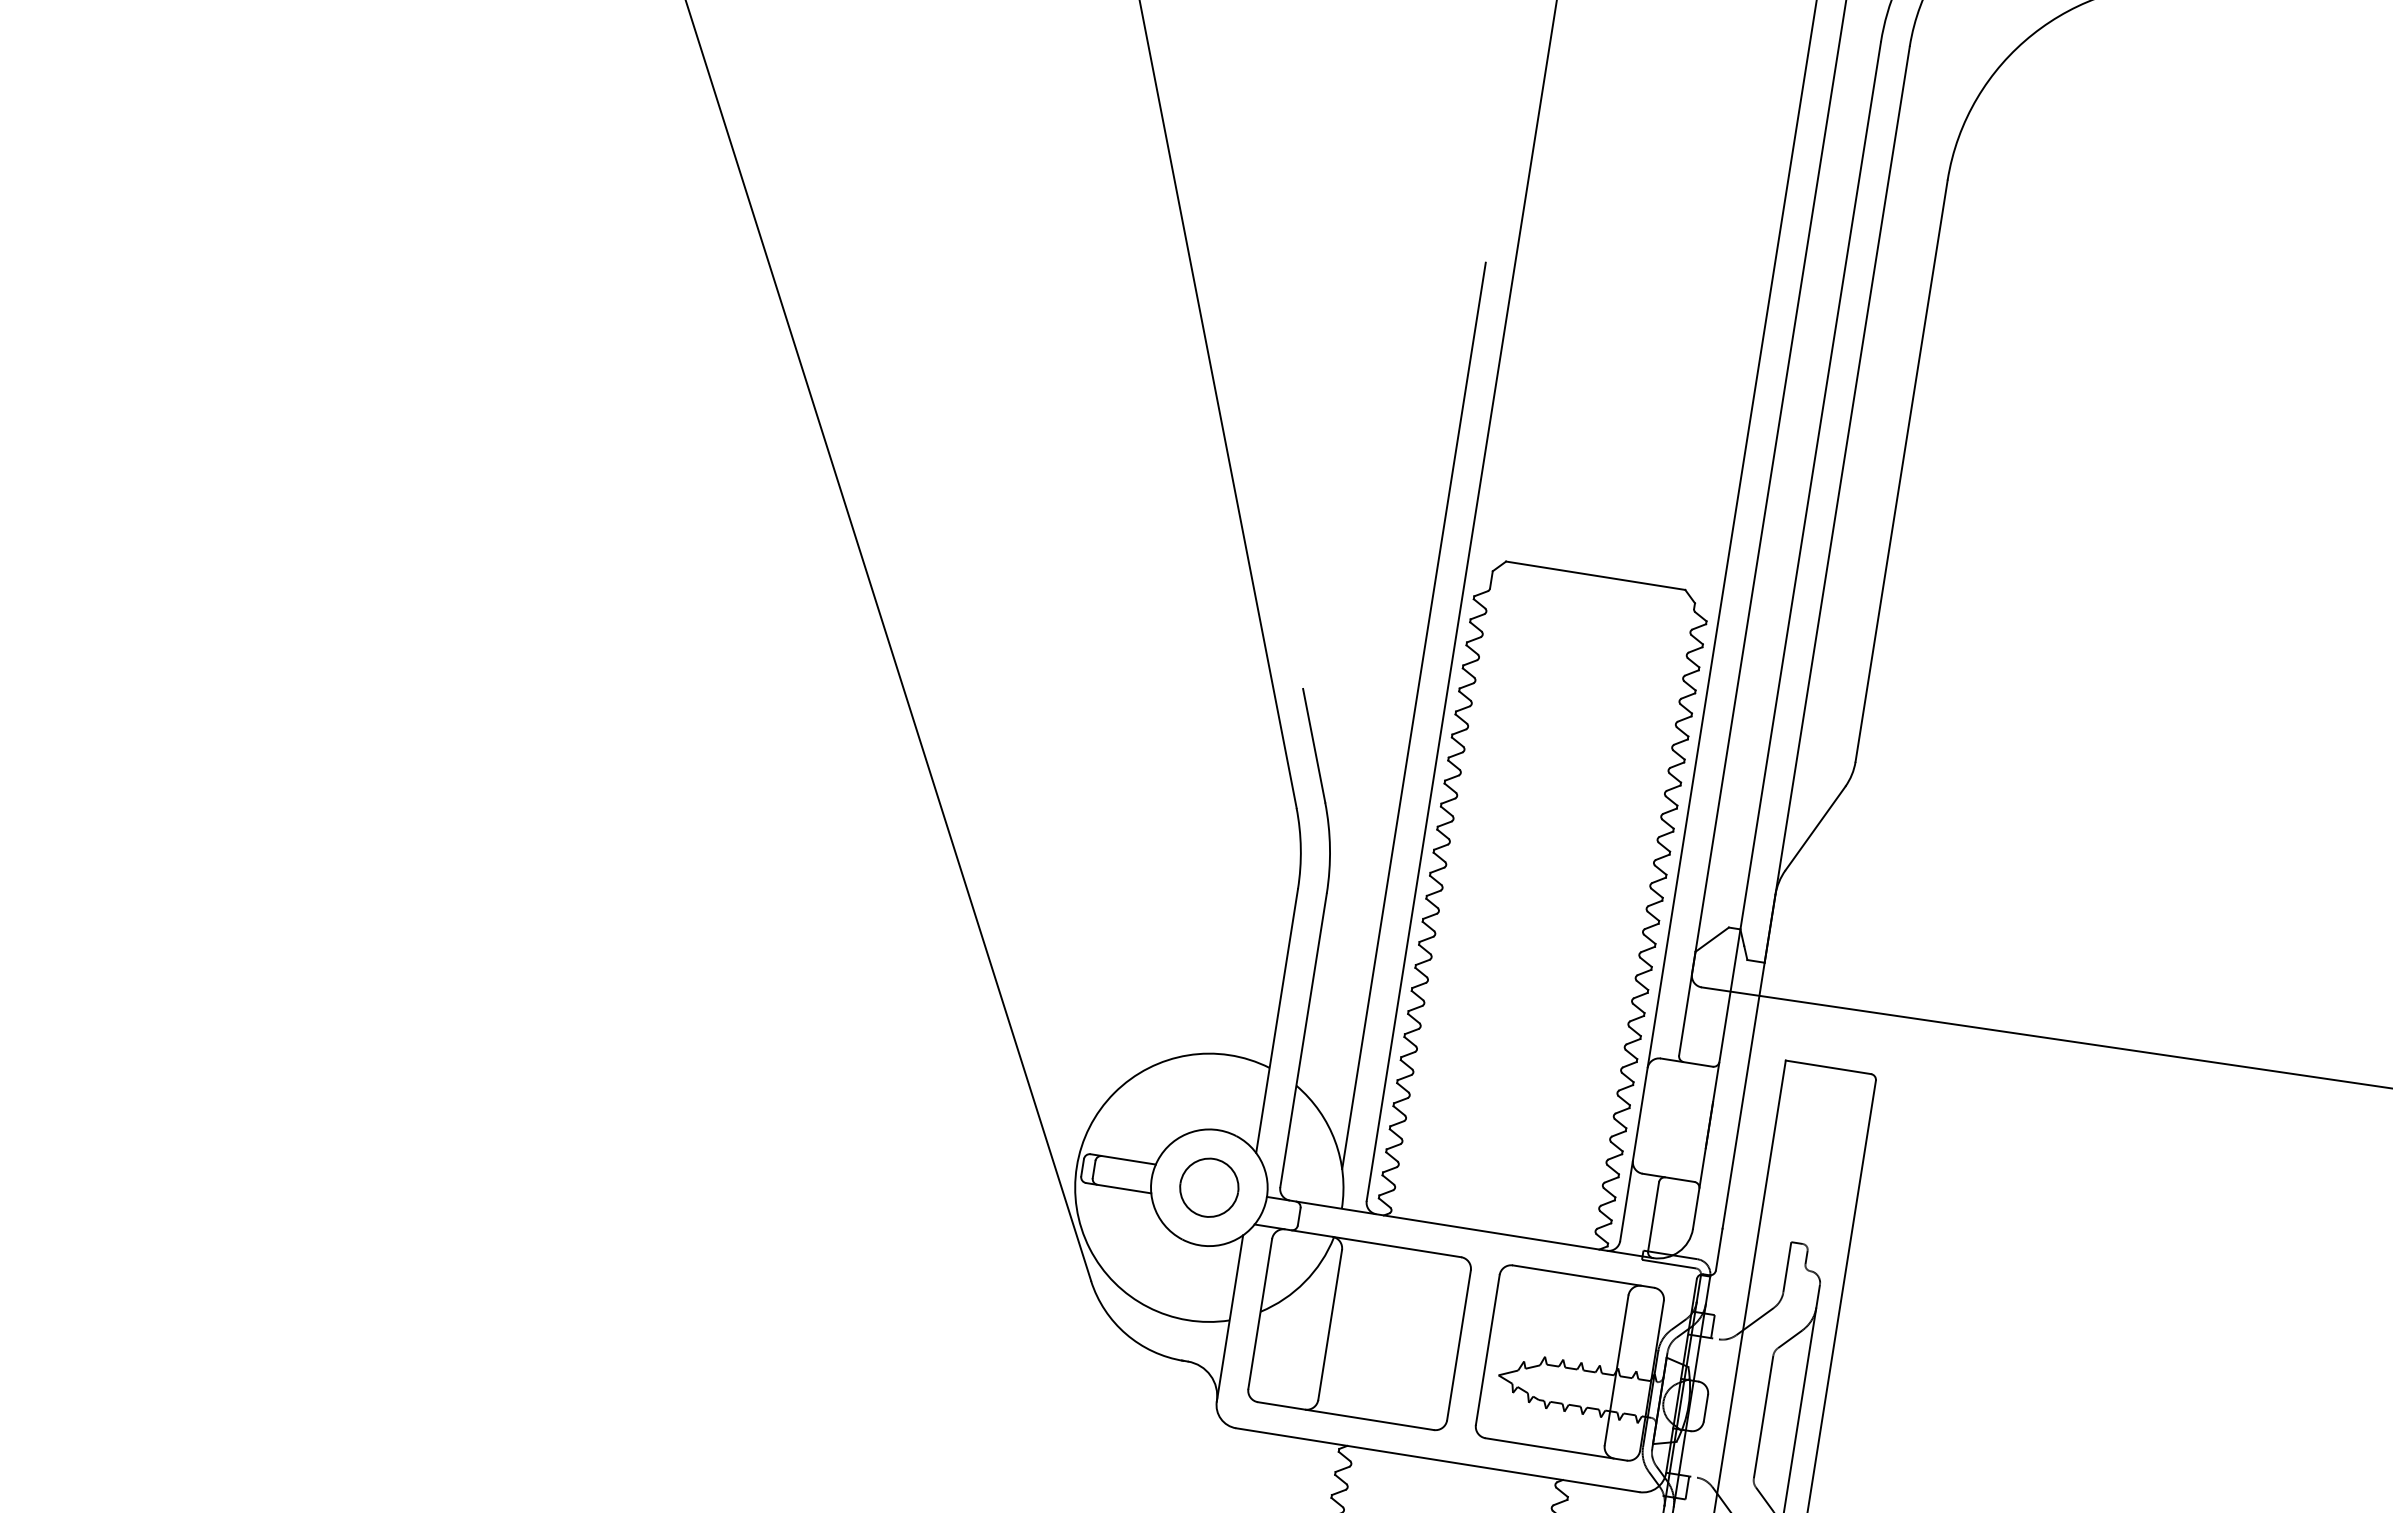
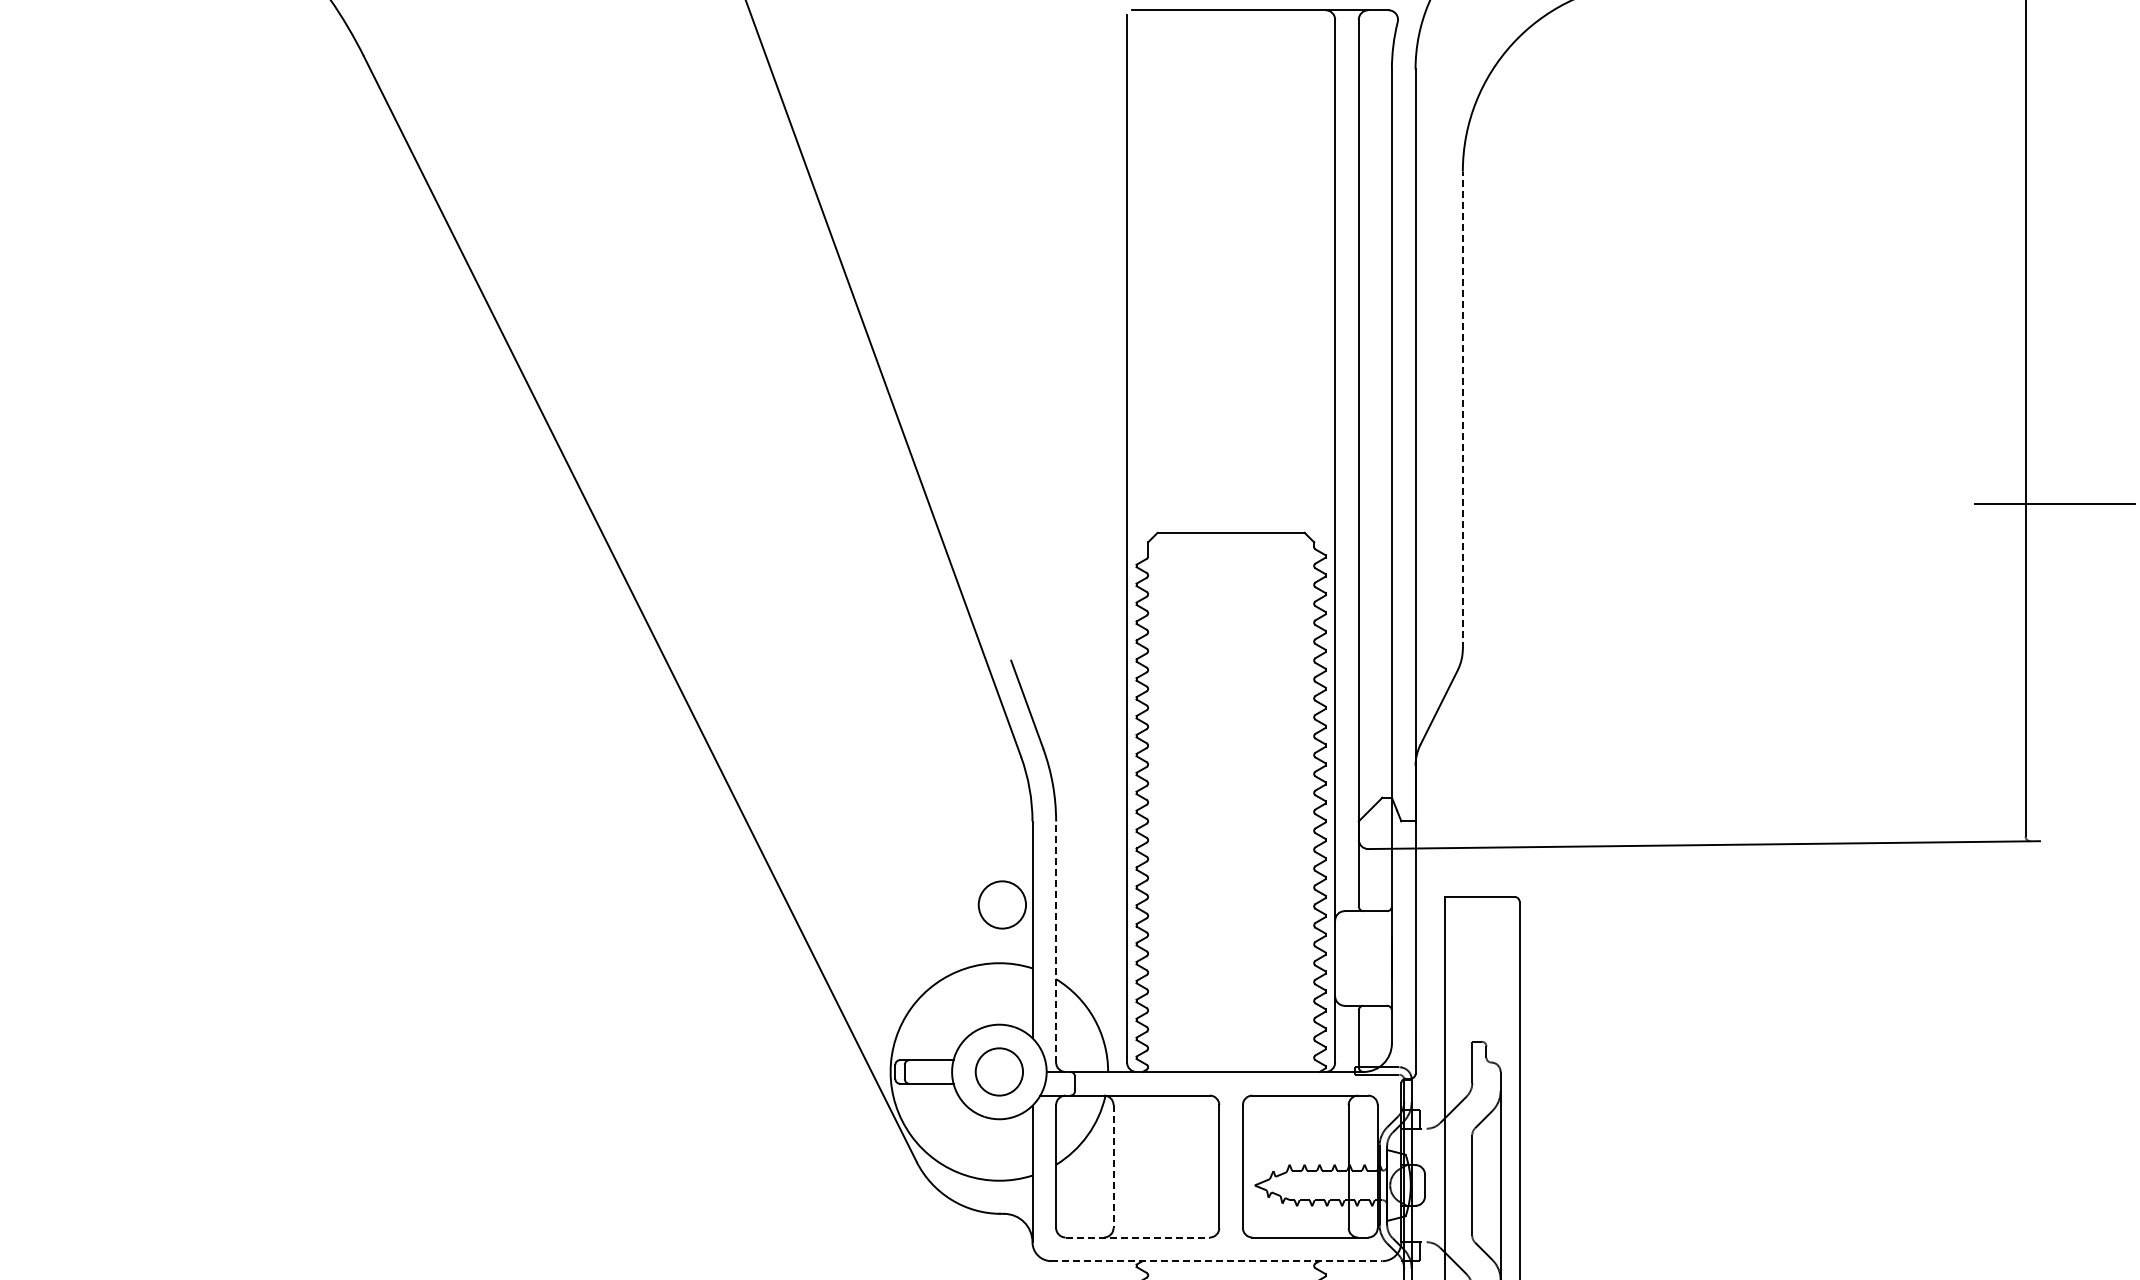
line: (1901, 471) -> (1462, 410), solid -> dashed
line: (1414, 716) -> (1103, 668), removed
part: (1244, 984) -> (1001, 904), added
line: (1304, 1039) -> (1056, 941), solid -> dashed
line: (1329, 1326) -> (1113, 1167), solid -> dashed
line: (1346, 1416) -> (1138, 1237), solid -> dashed
line: (1437, 1460) -> (1216, 1261), solid -> dashed

